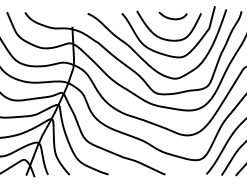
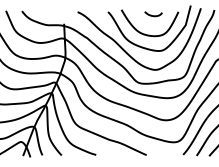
part: (172, 15) -> (153, 13), size x0.7

